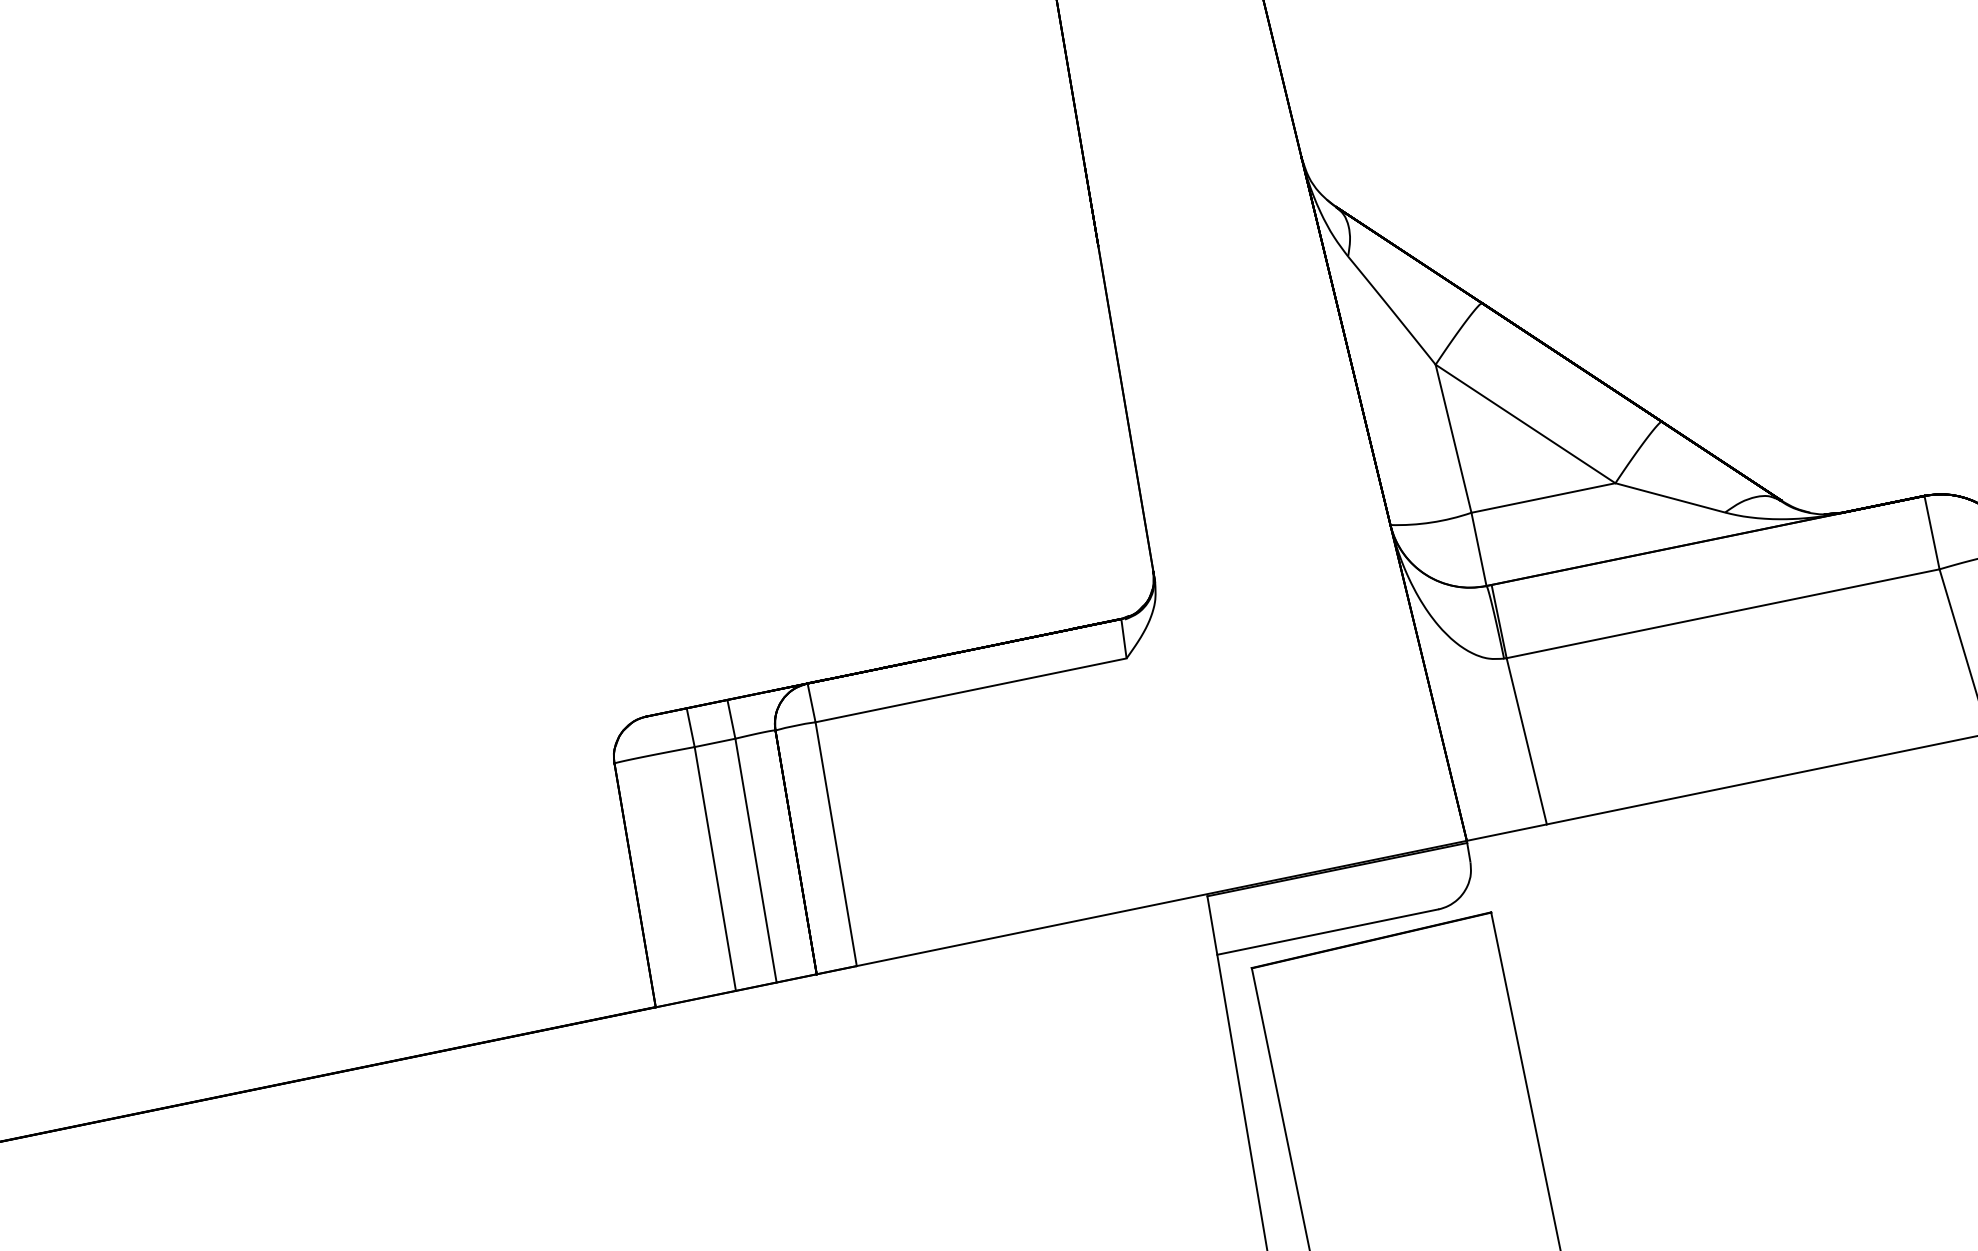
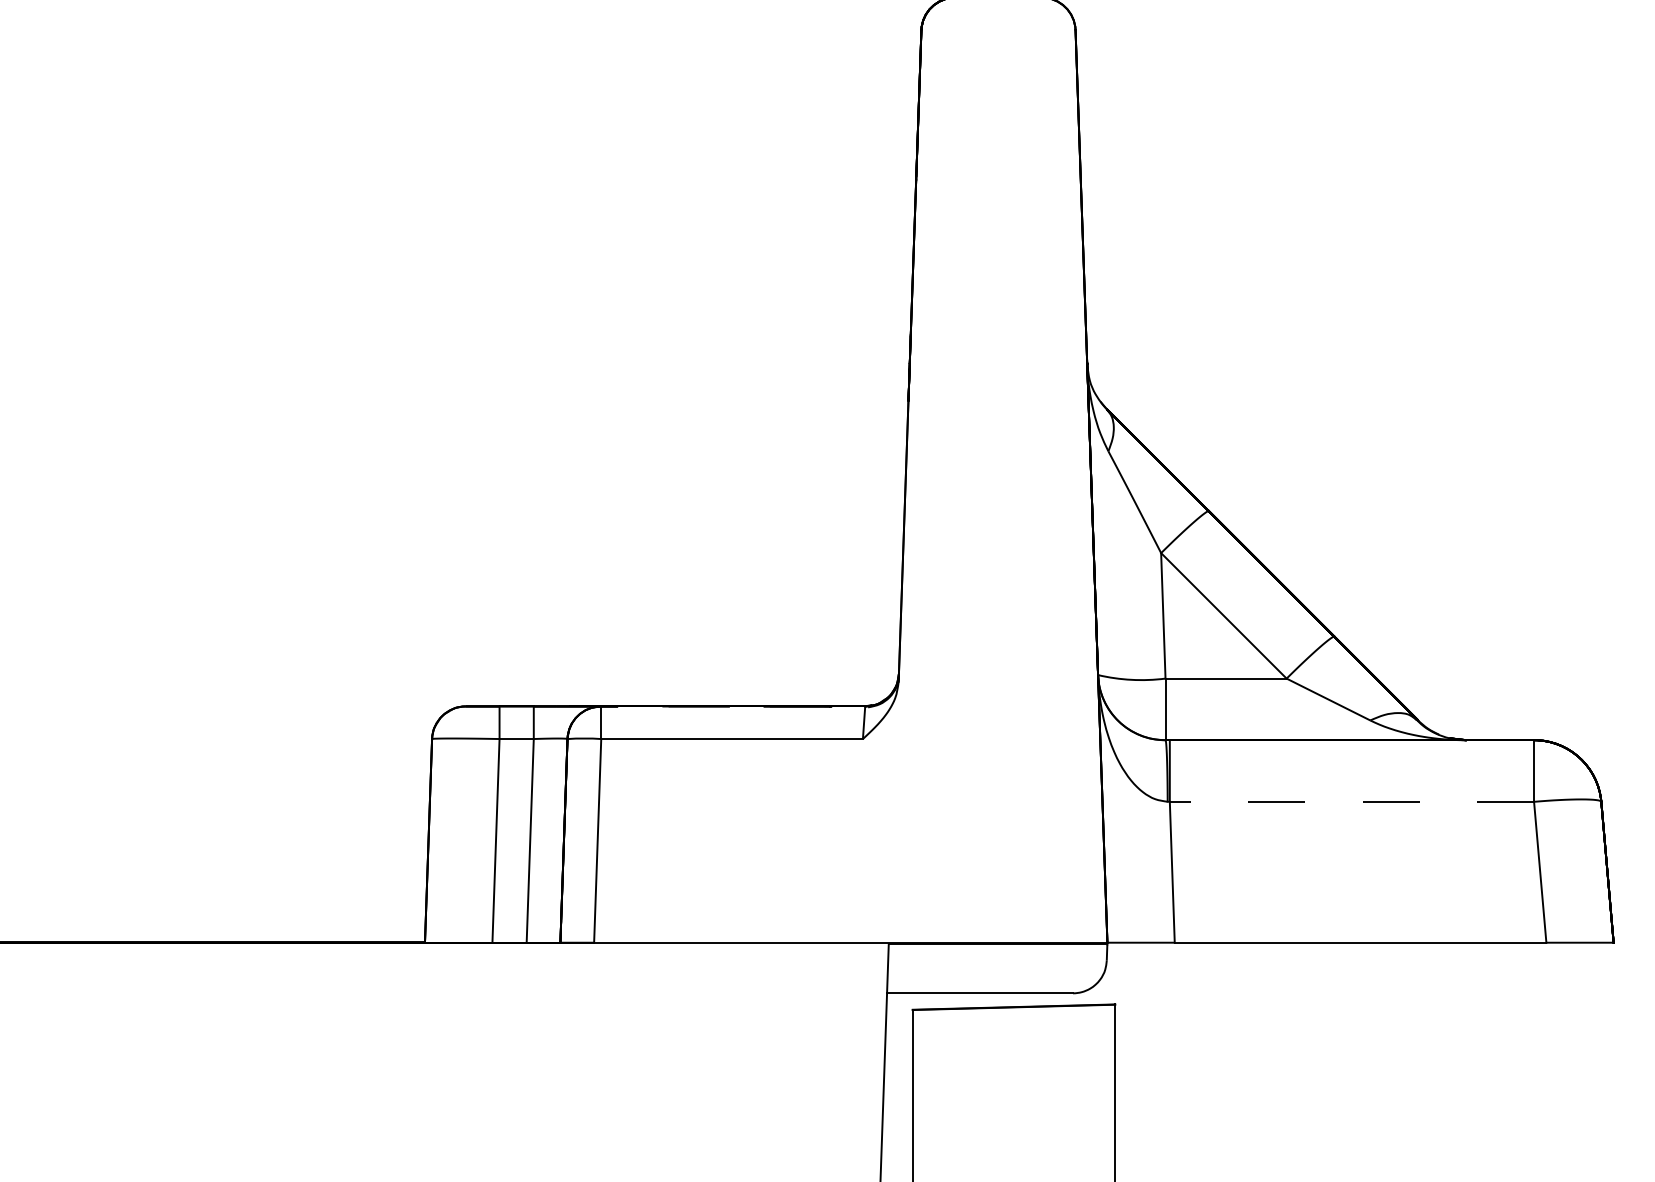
line: (1722, 613) -> (1351, 801), solid -> dashed

